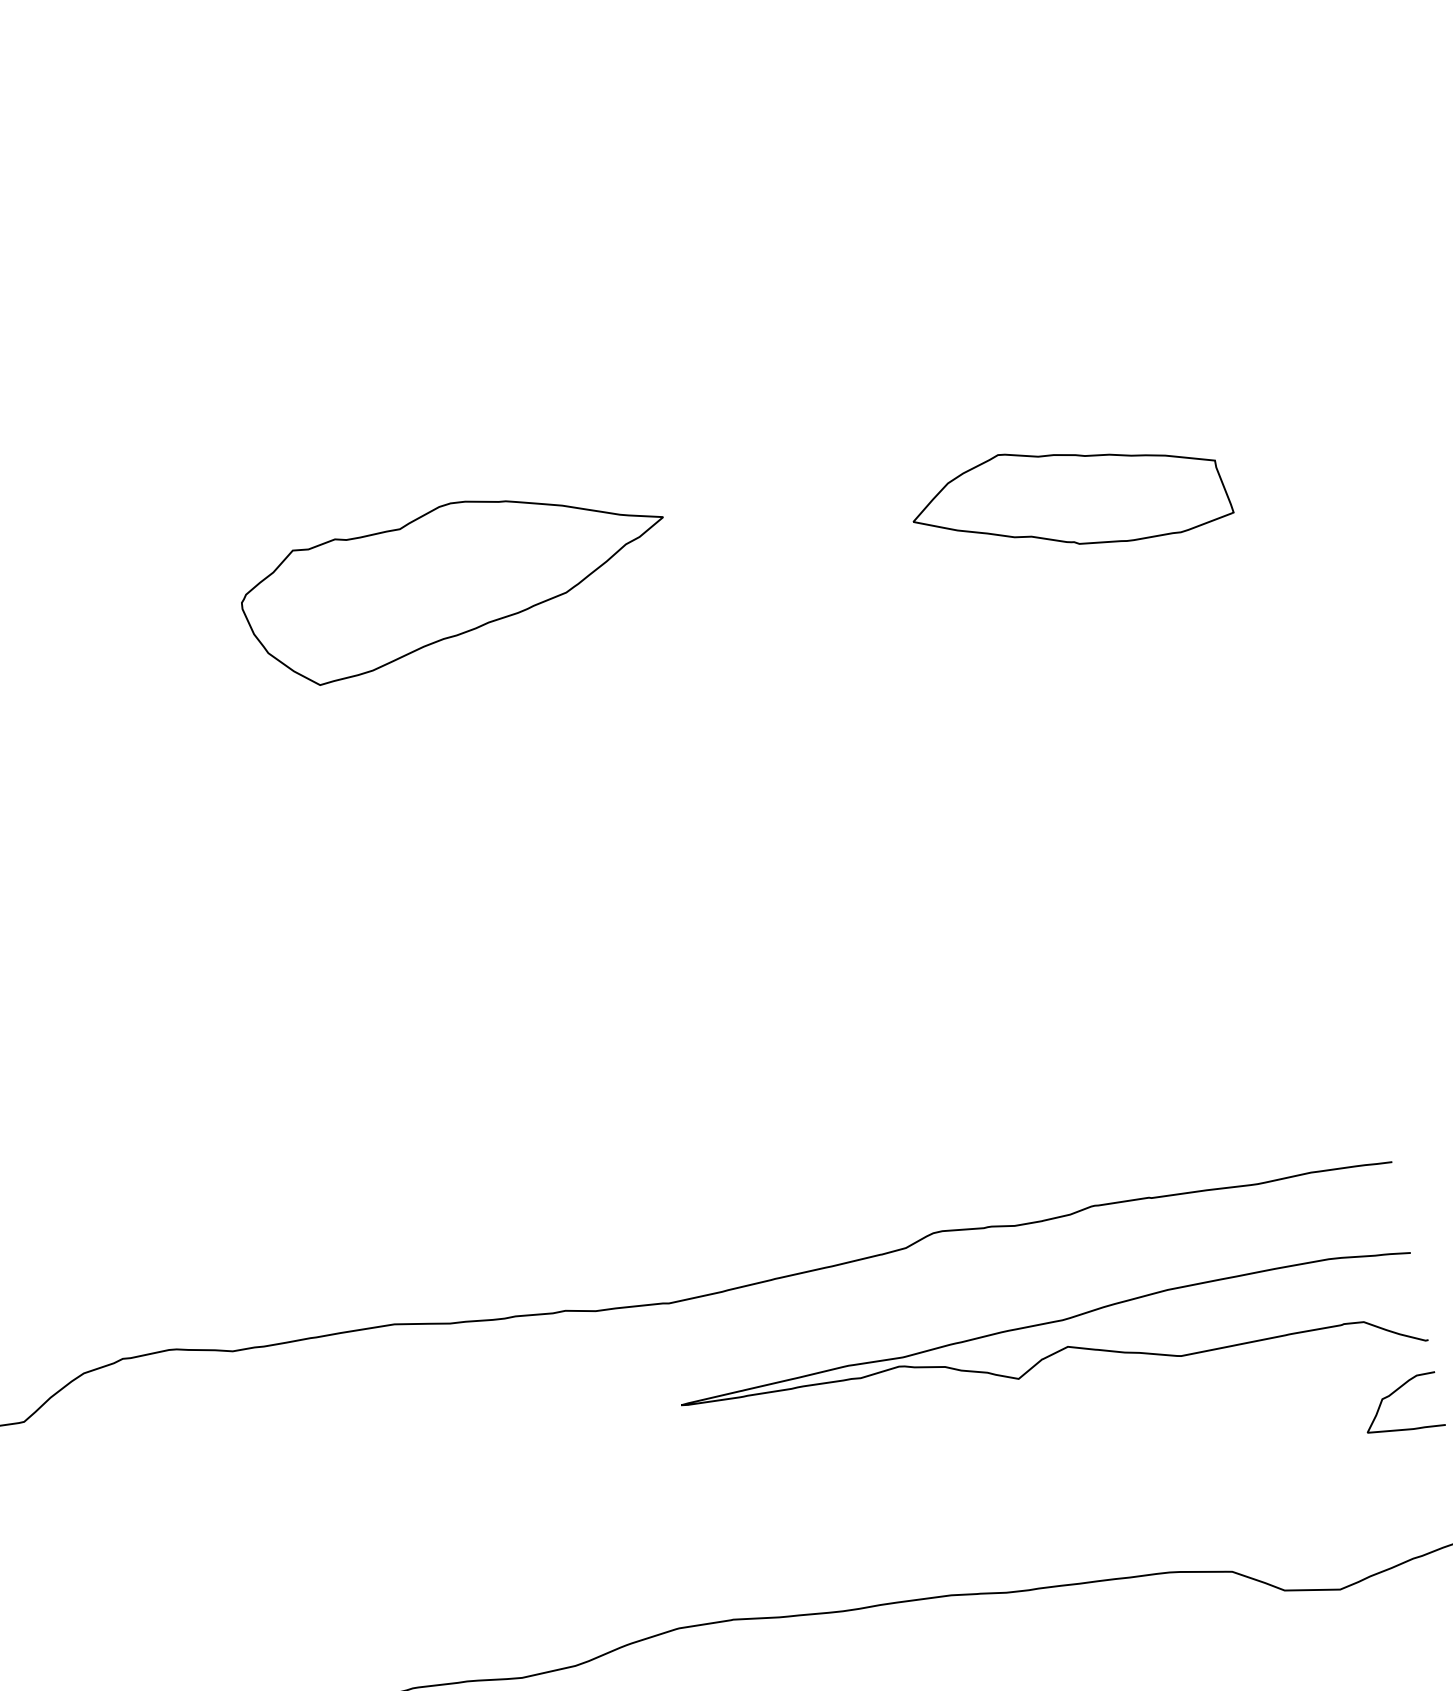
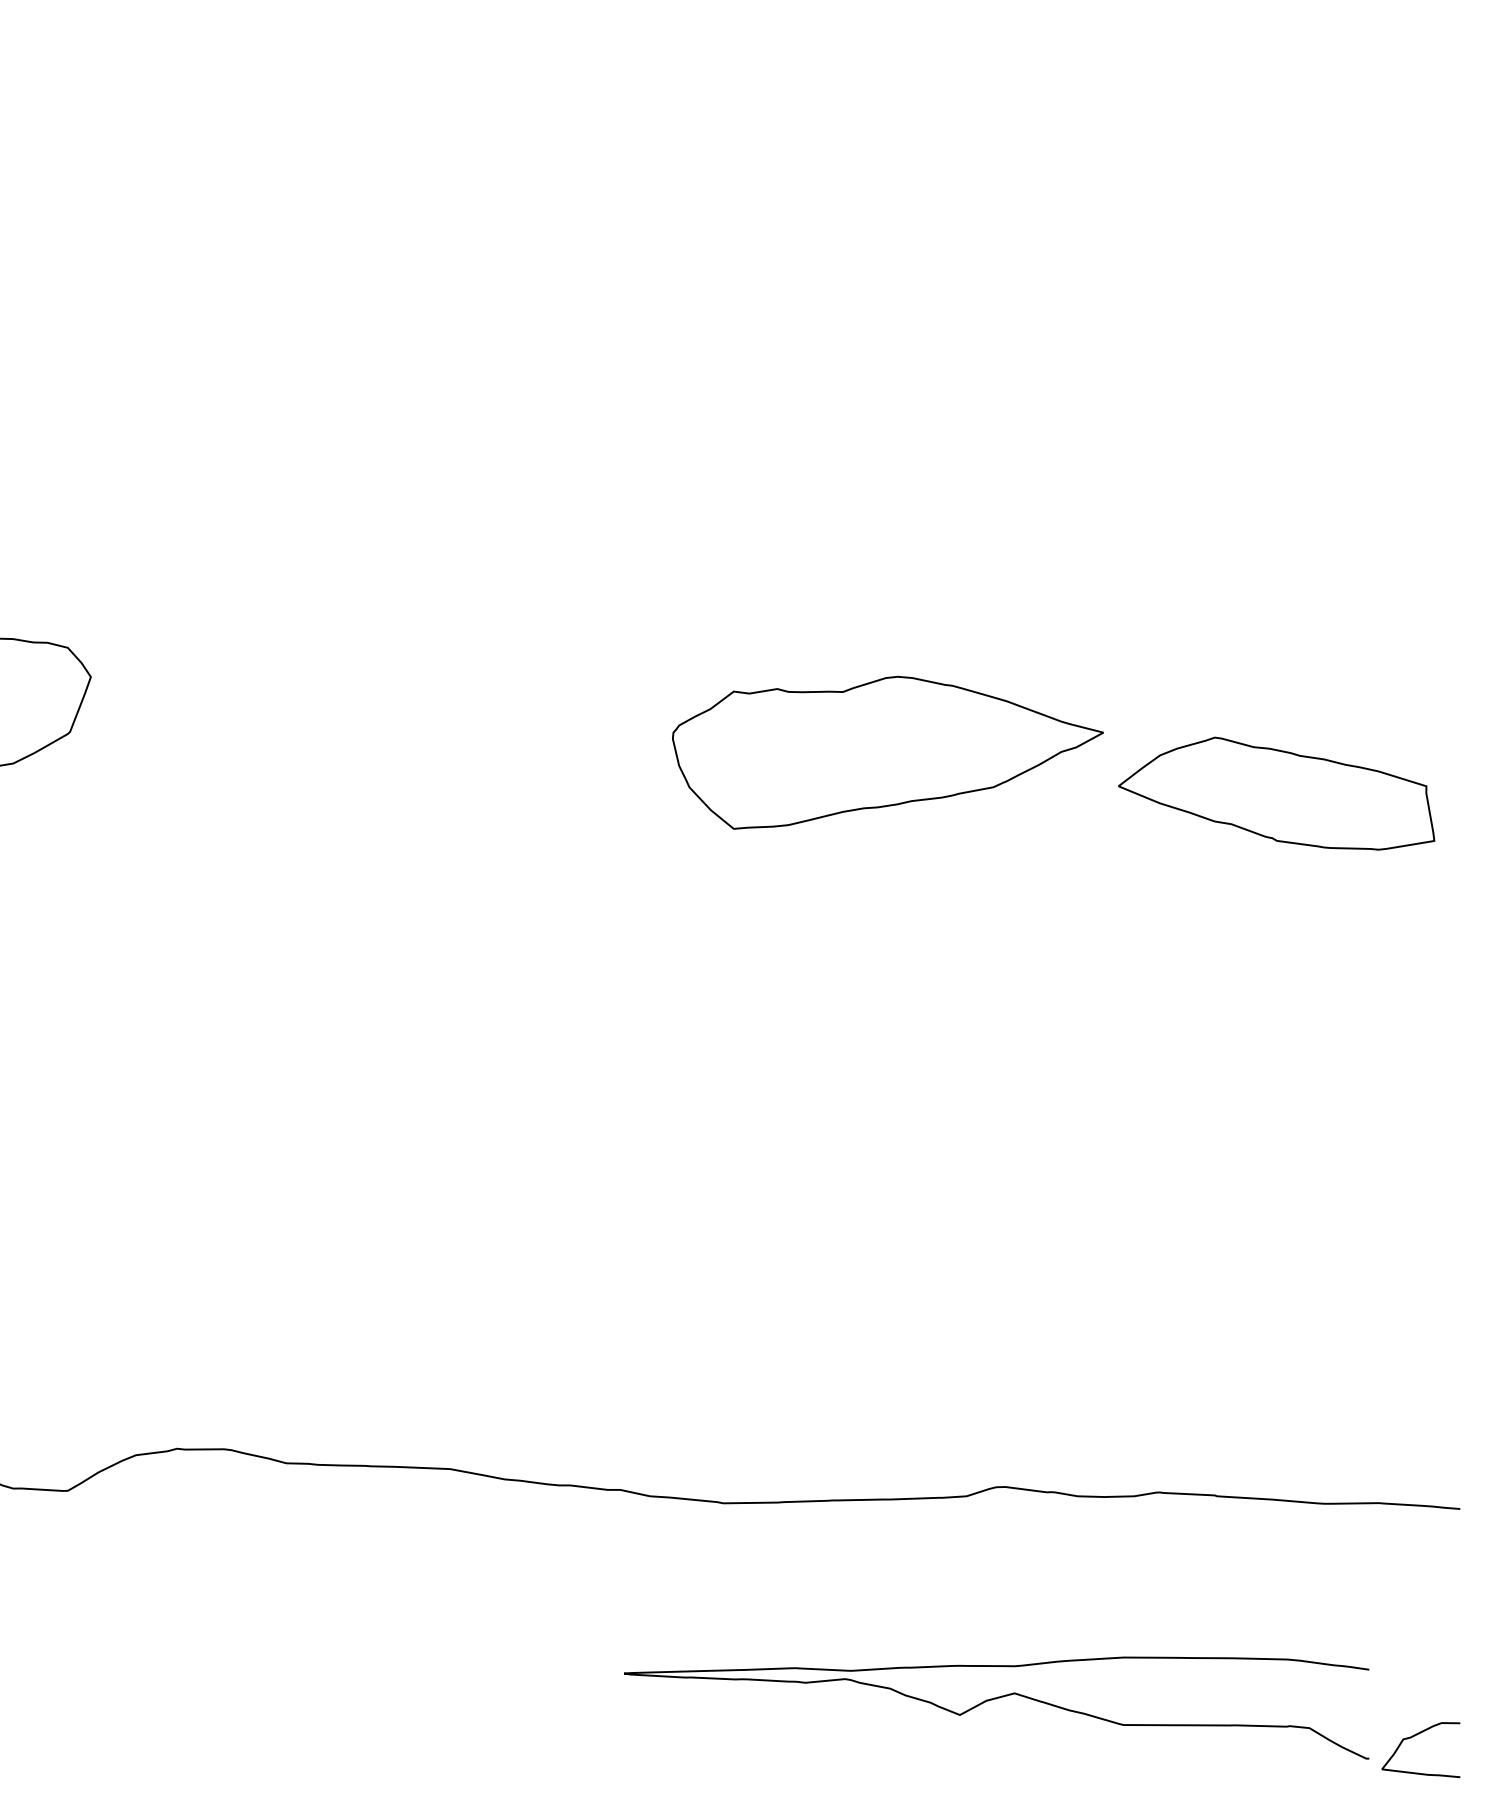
part: (455, 579) -> (887, 752), moved
curve: (1051, 1356) -> (996, 1699), moved

